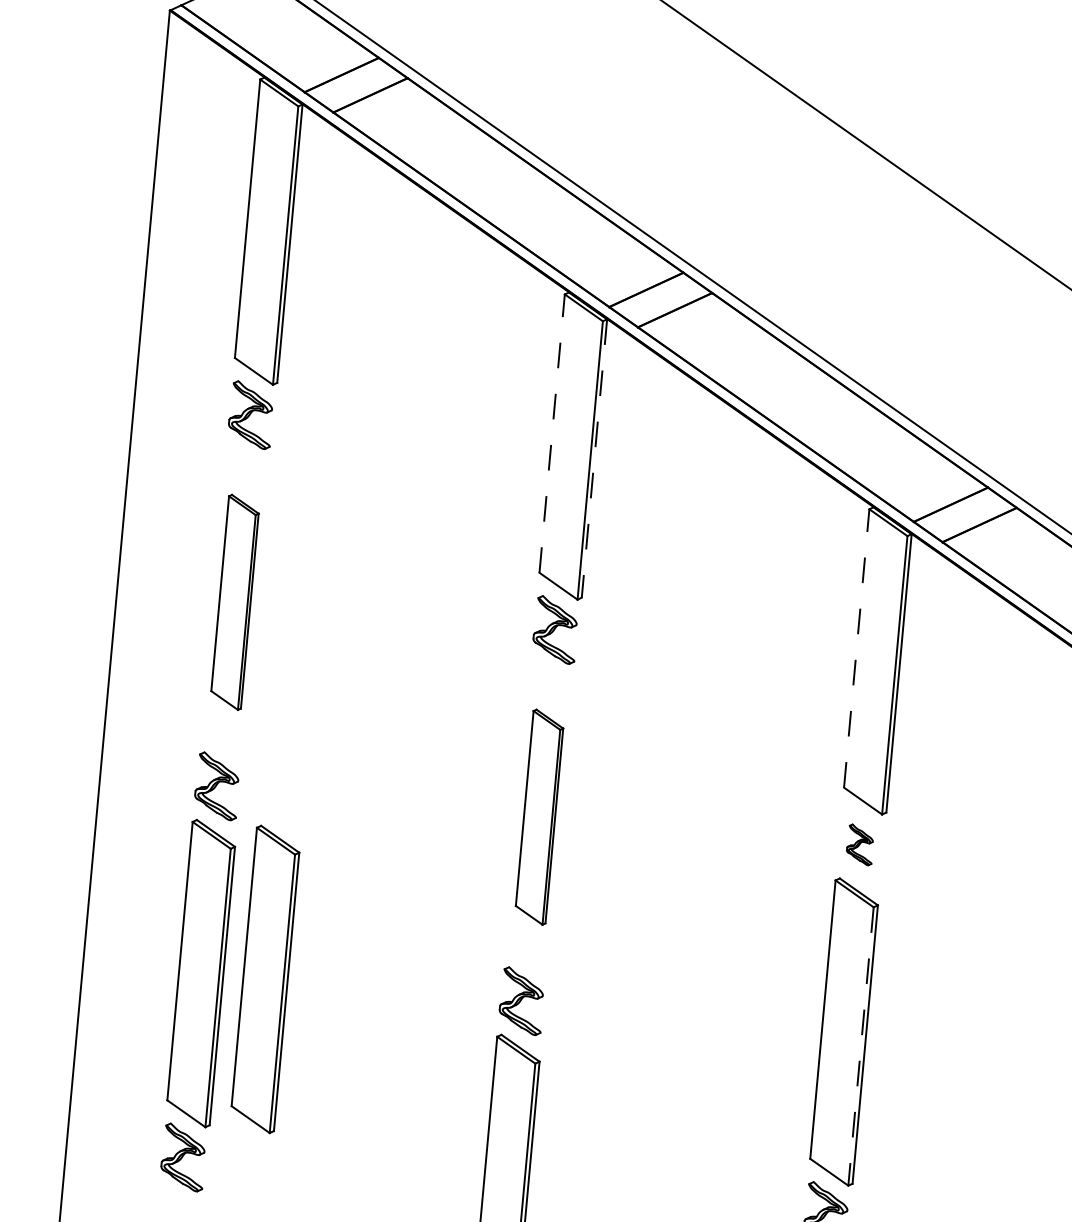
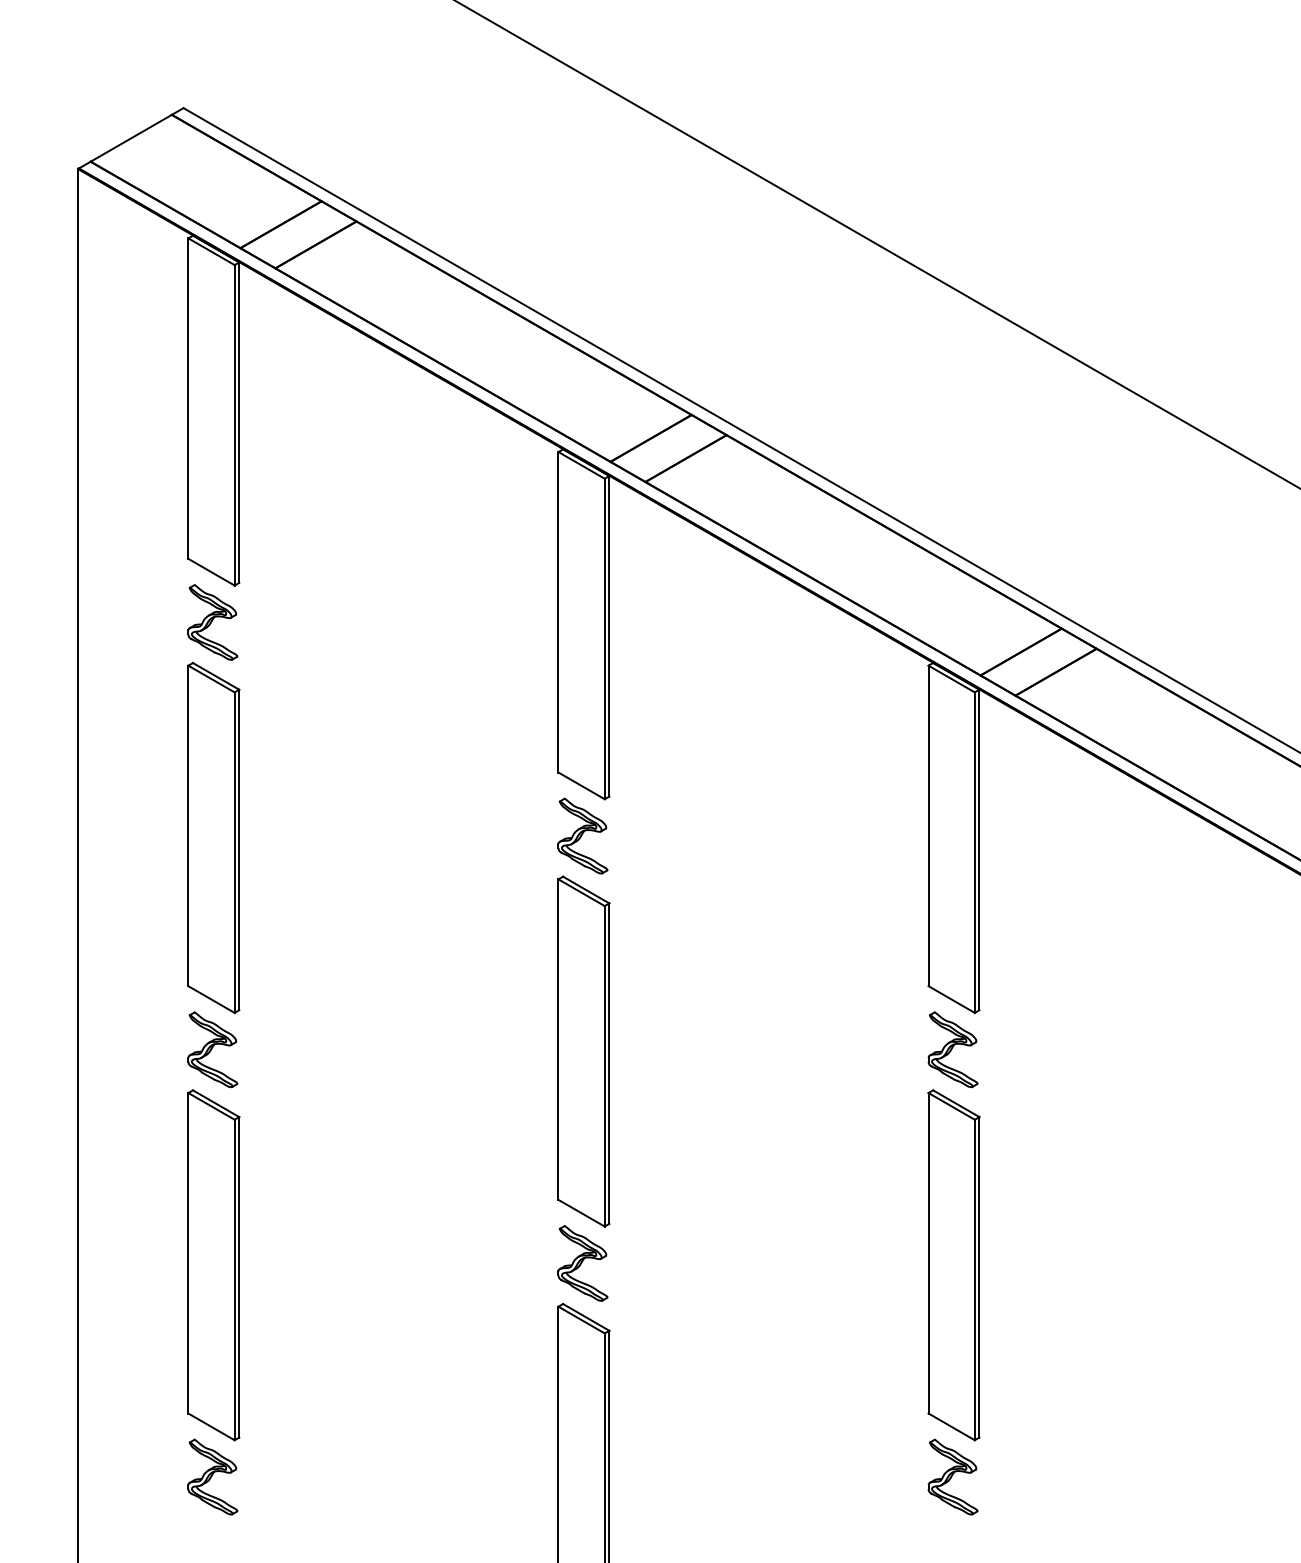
line: (552, 432) -> (558, 611), dashed -> solid
line: (594, 458) -> (609, 636), dashed -> solid
part: (234, 601) -> (213, 837), size x1.43
line: (856, 648) -> (928, 825), dashed -> solid
part: (539, 817) -> (583, 1051), size x1.43
part: (859, 844) -> (952, 1049), size x1.67
part: (265, 979) -> (287, 1265), removed
line: (860, 1046) -> (974, 1280), dashed -> solid

